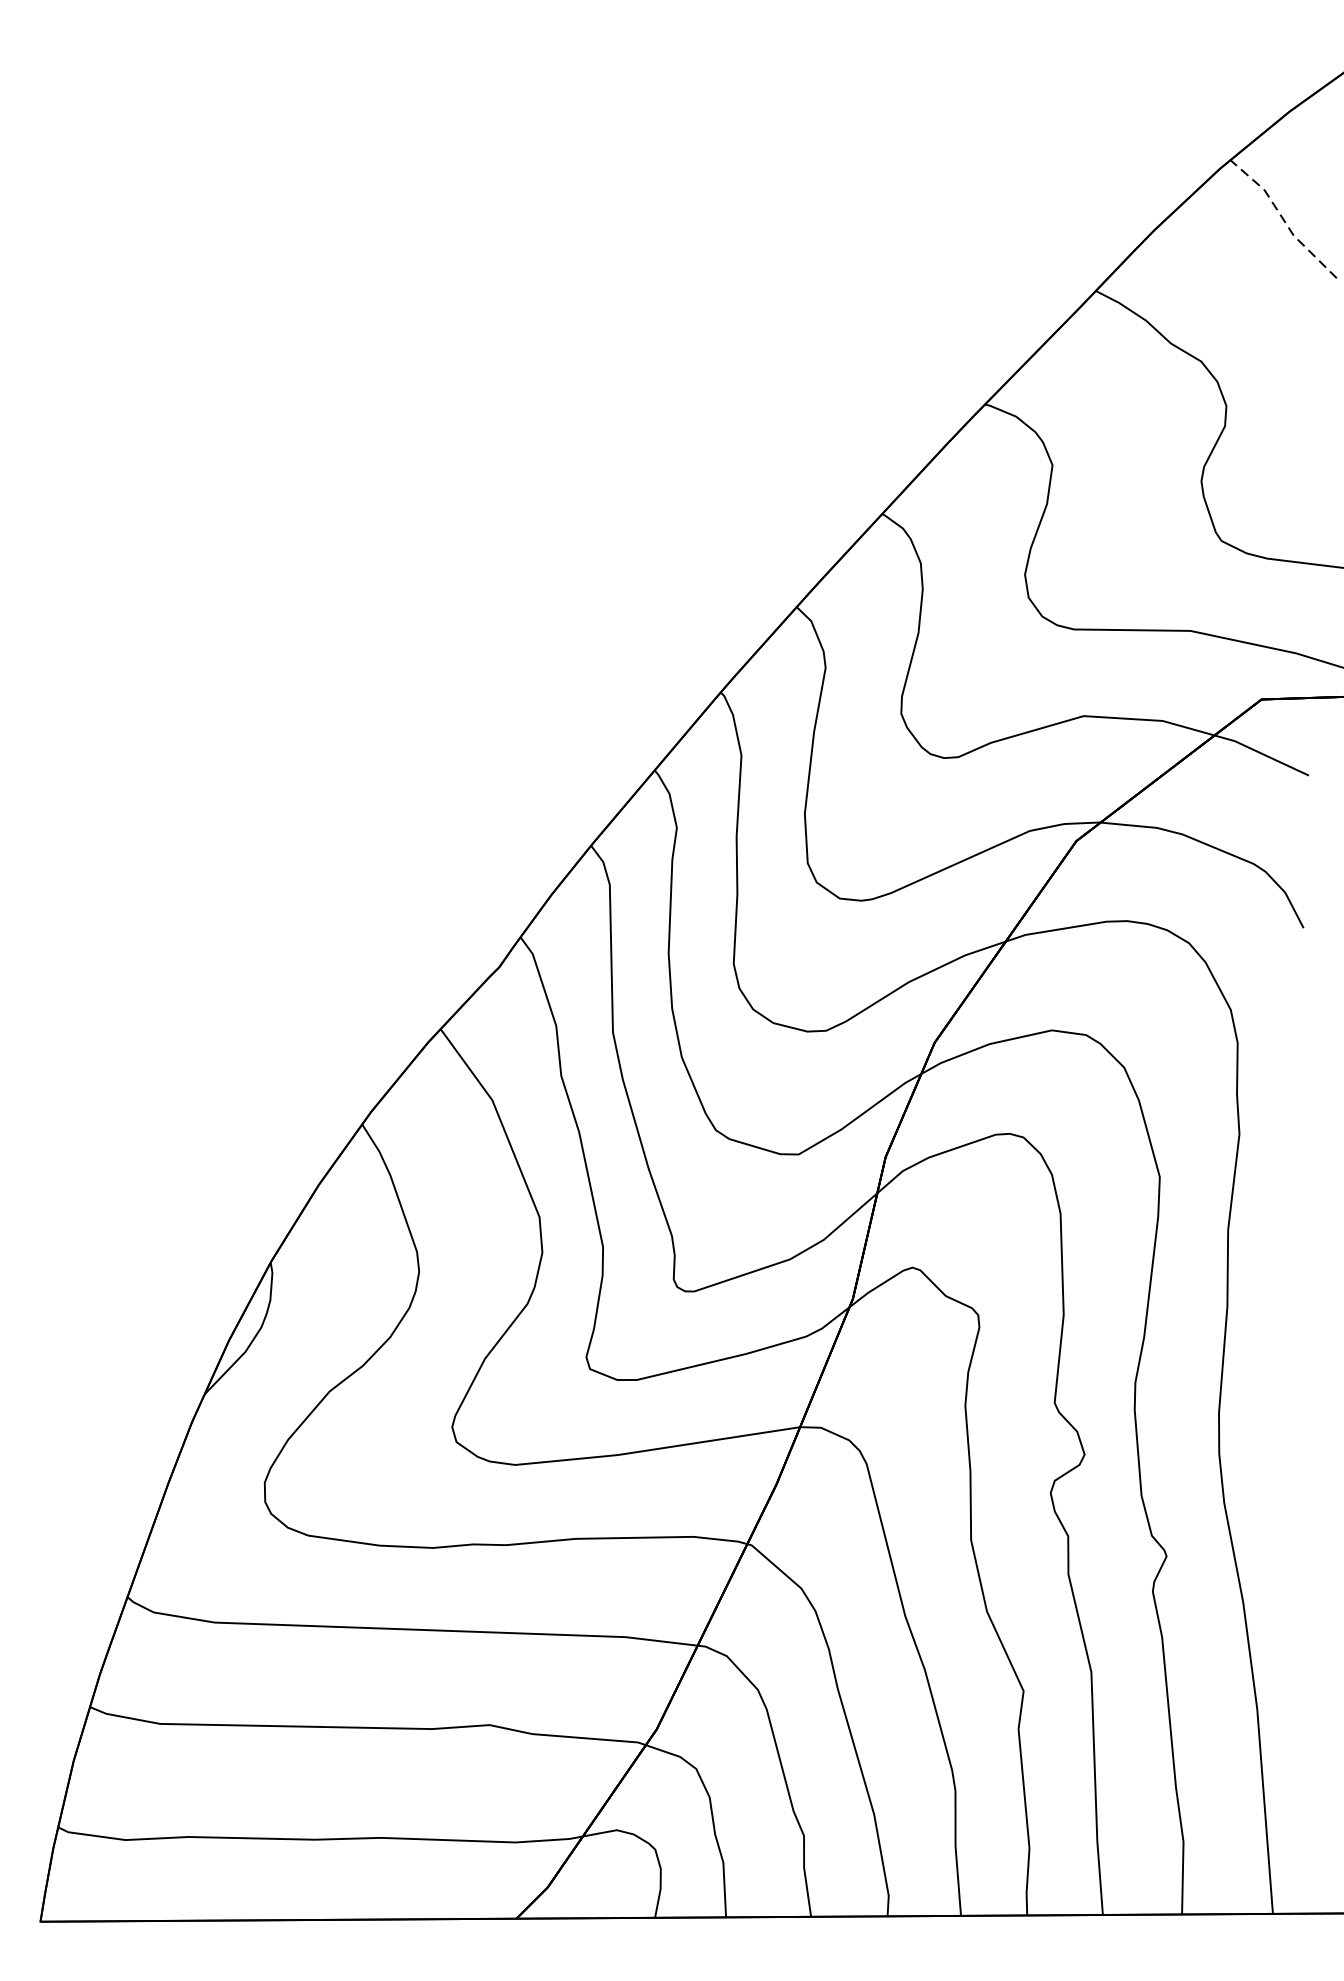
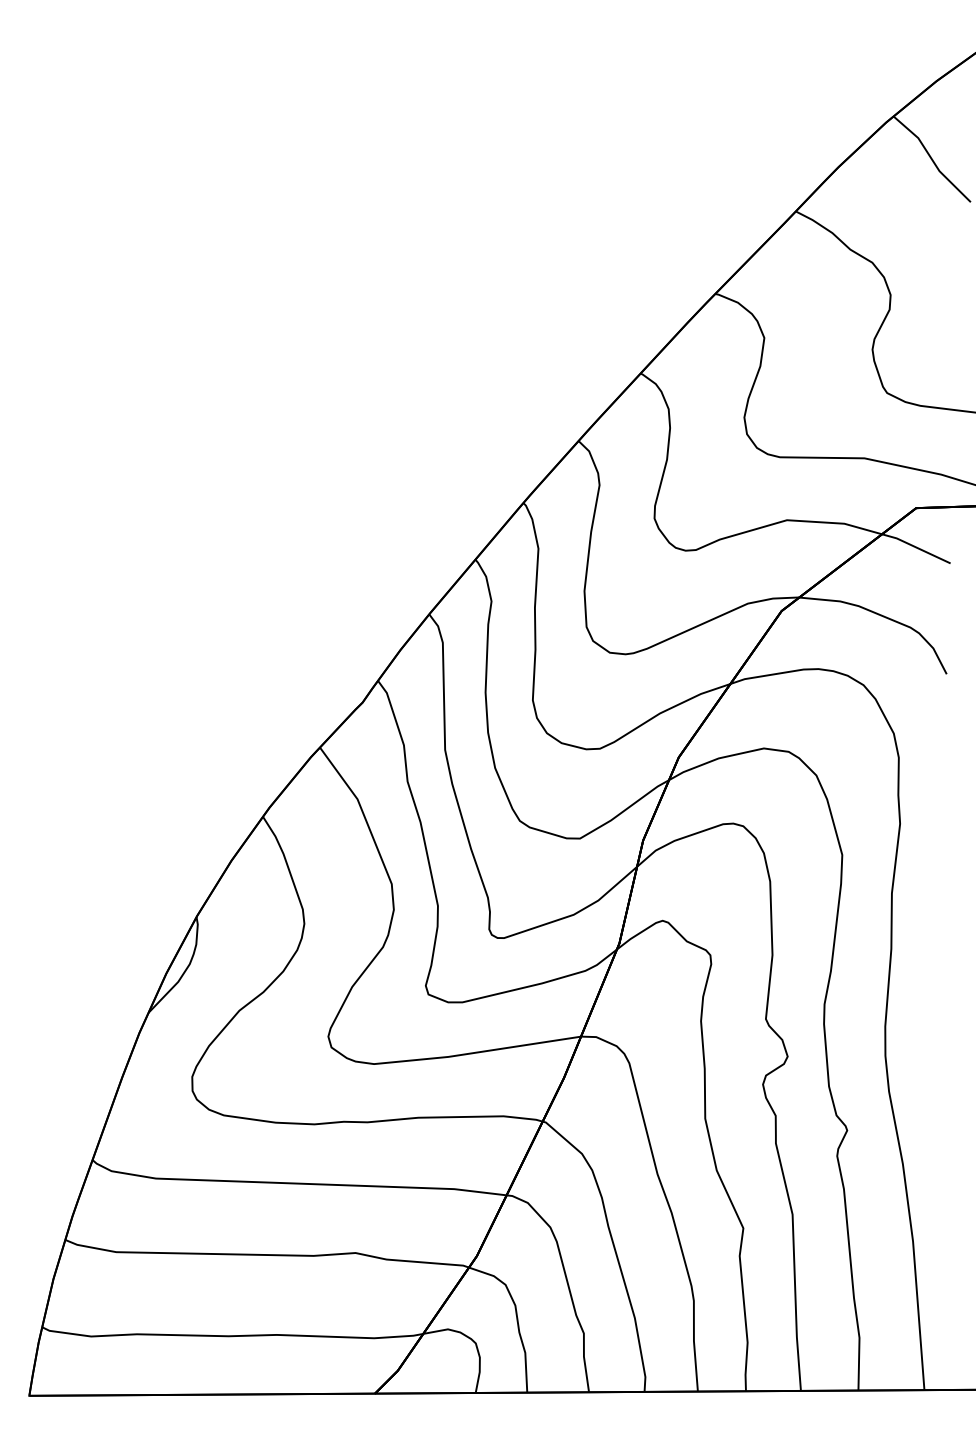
line: (1284, 219) -> (932, 159), dashed -> solid

